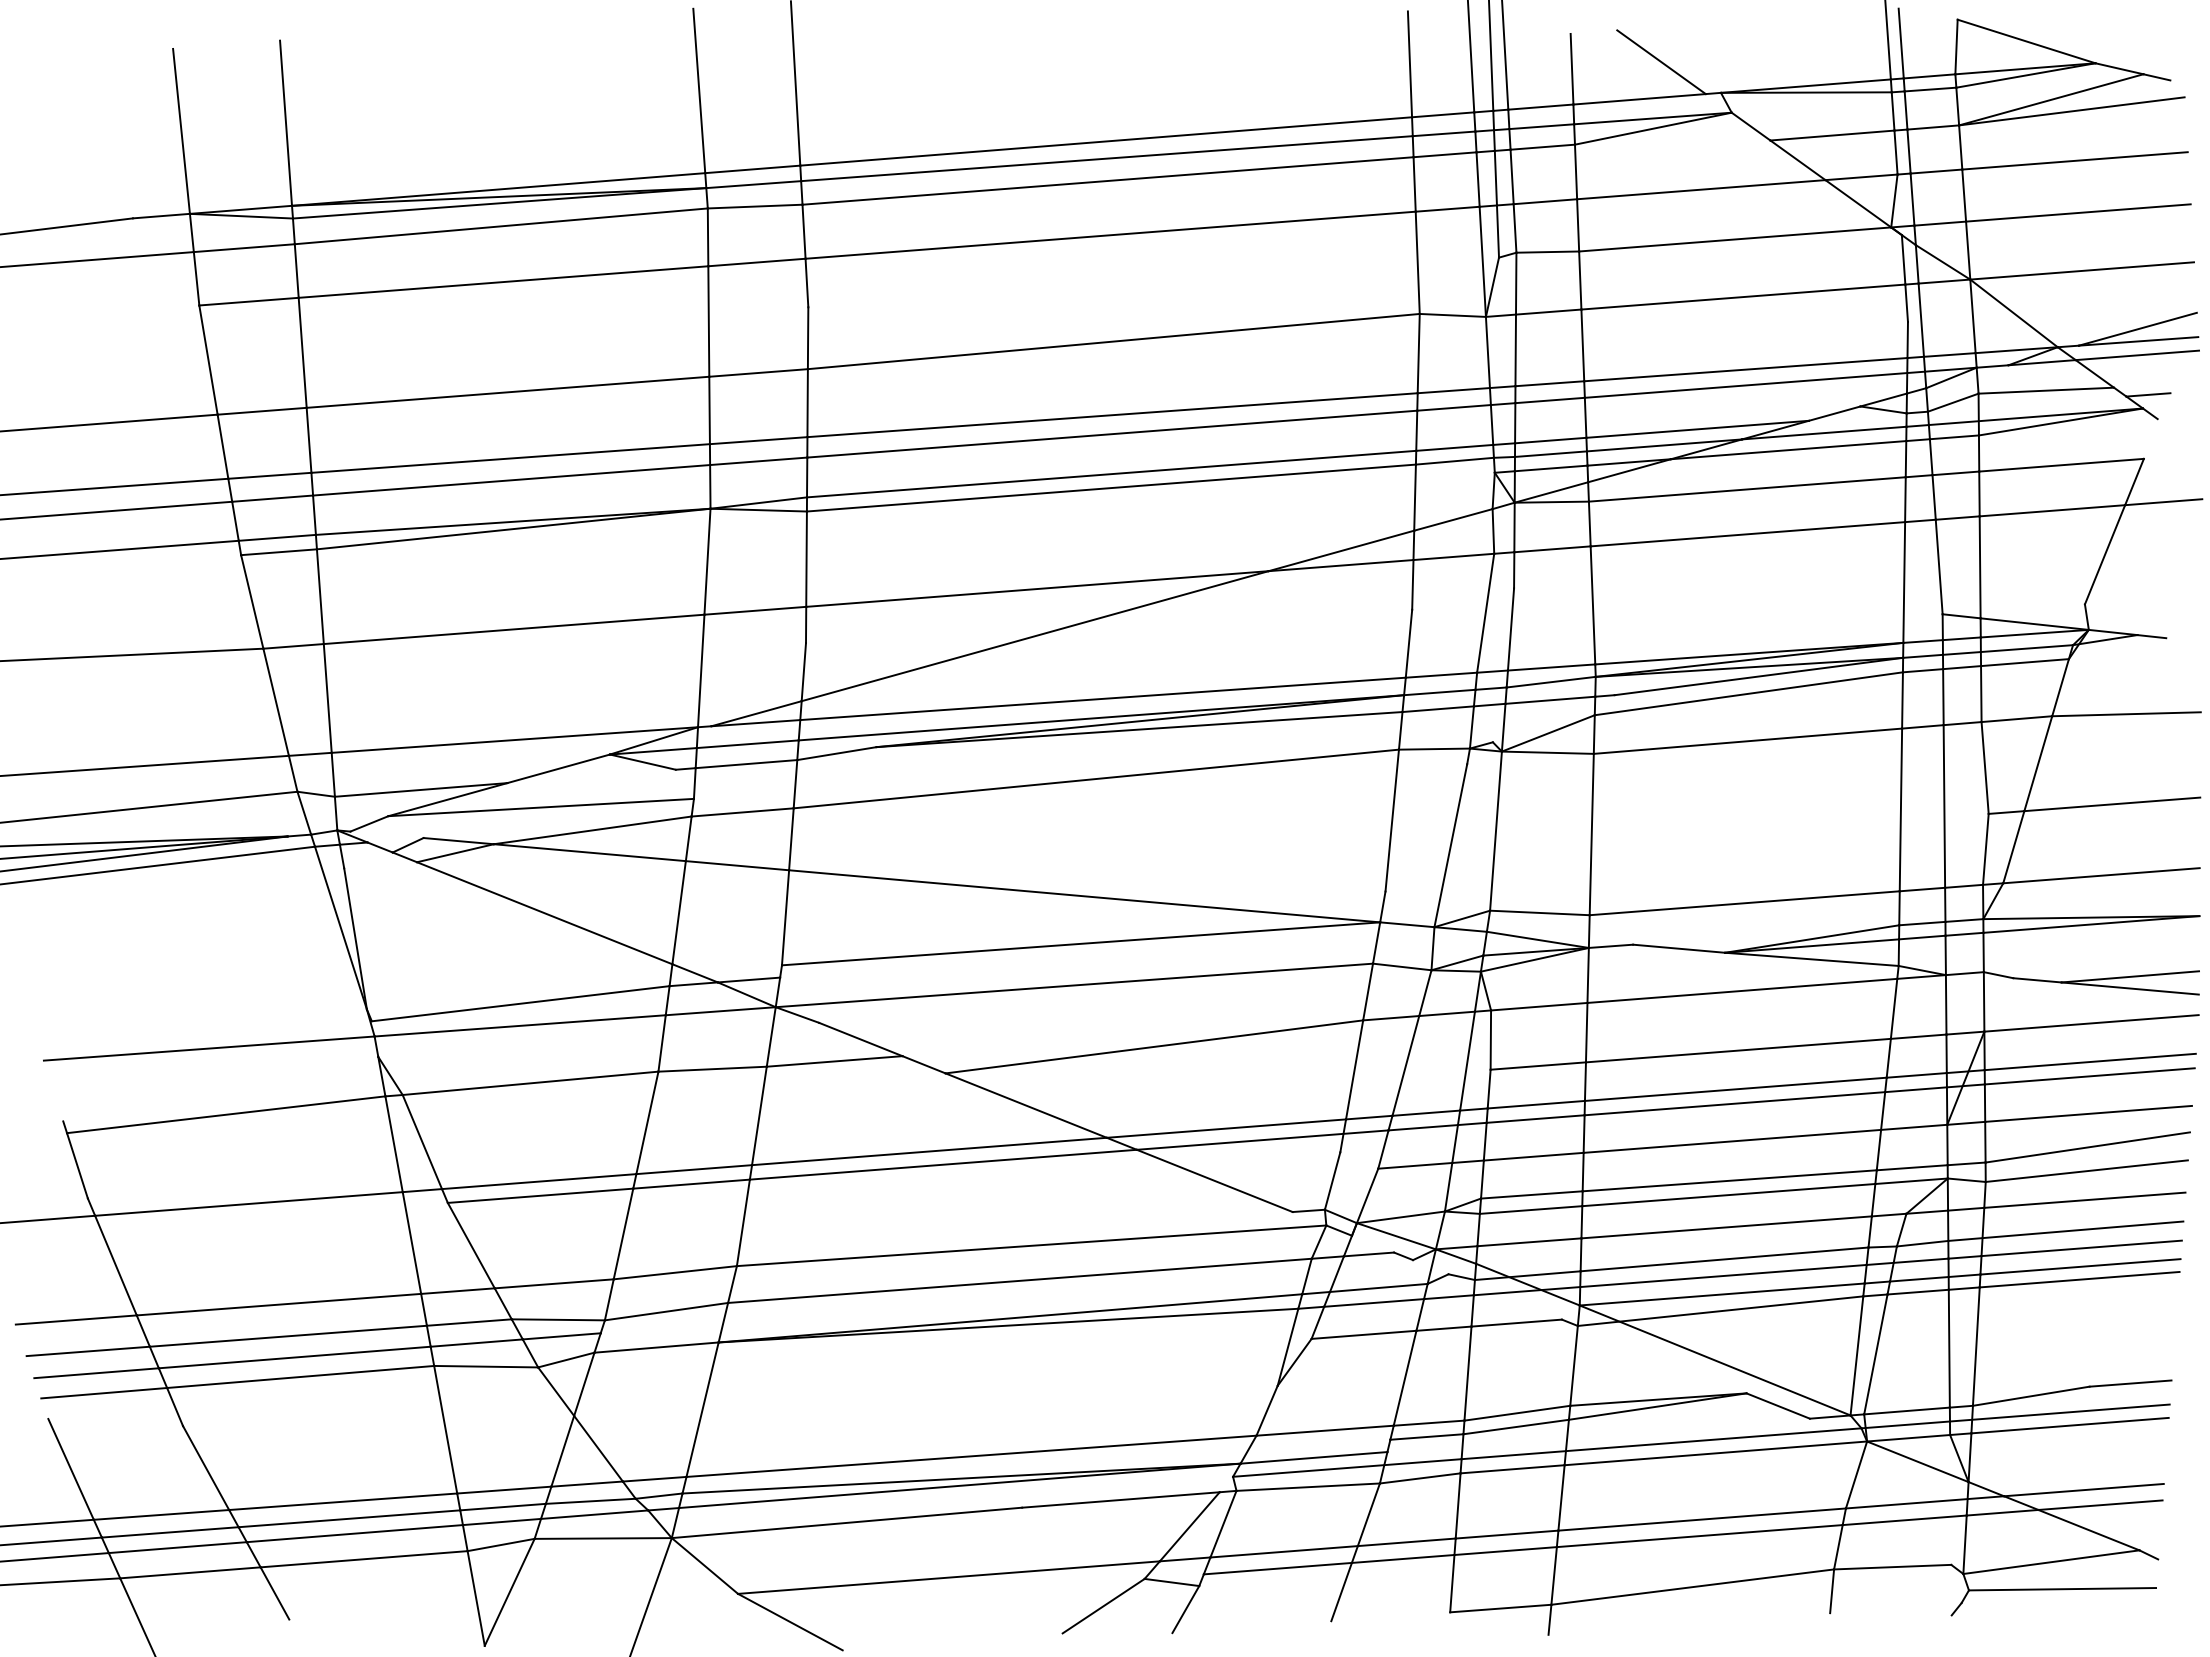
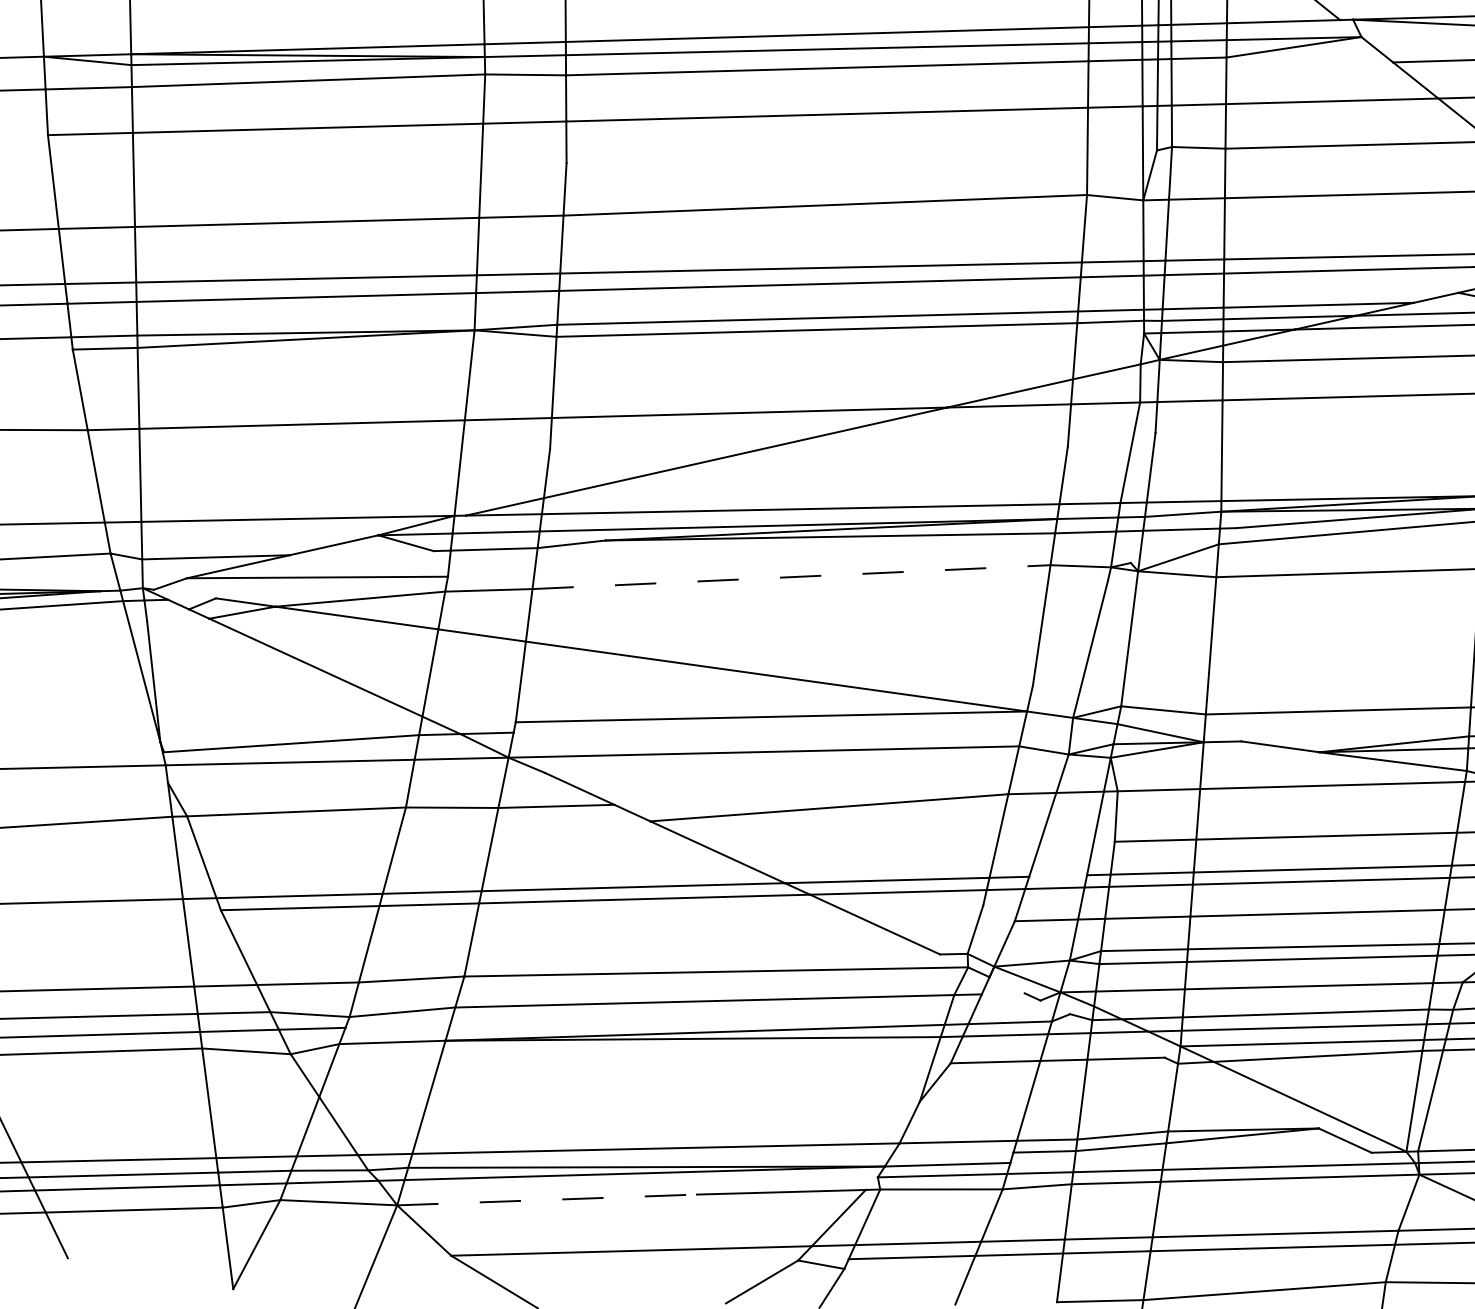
line: (1096, 778) -> (791, 576), solid -> dashed
line: (1426, 1112) -> (1058, 875), removed
line: (1368, 1254) -> (1002, 993), removed
line: (846, 1522) -> (546, 1199), solid -> dashed

